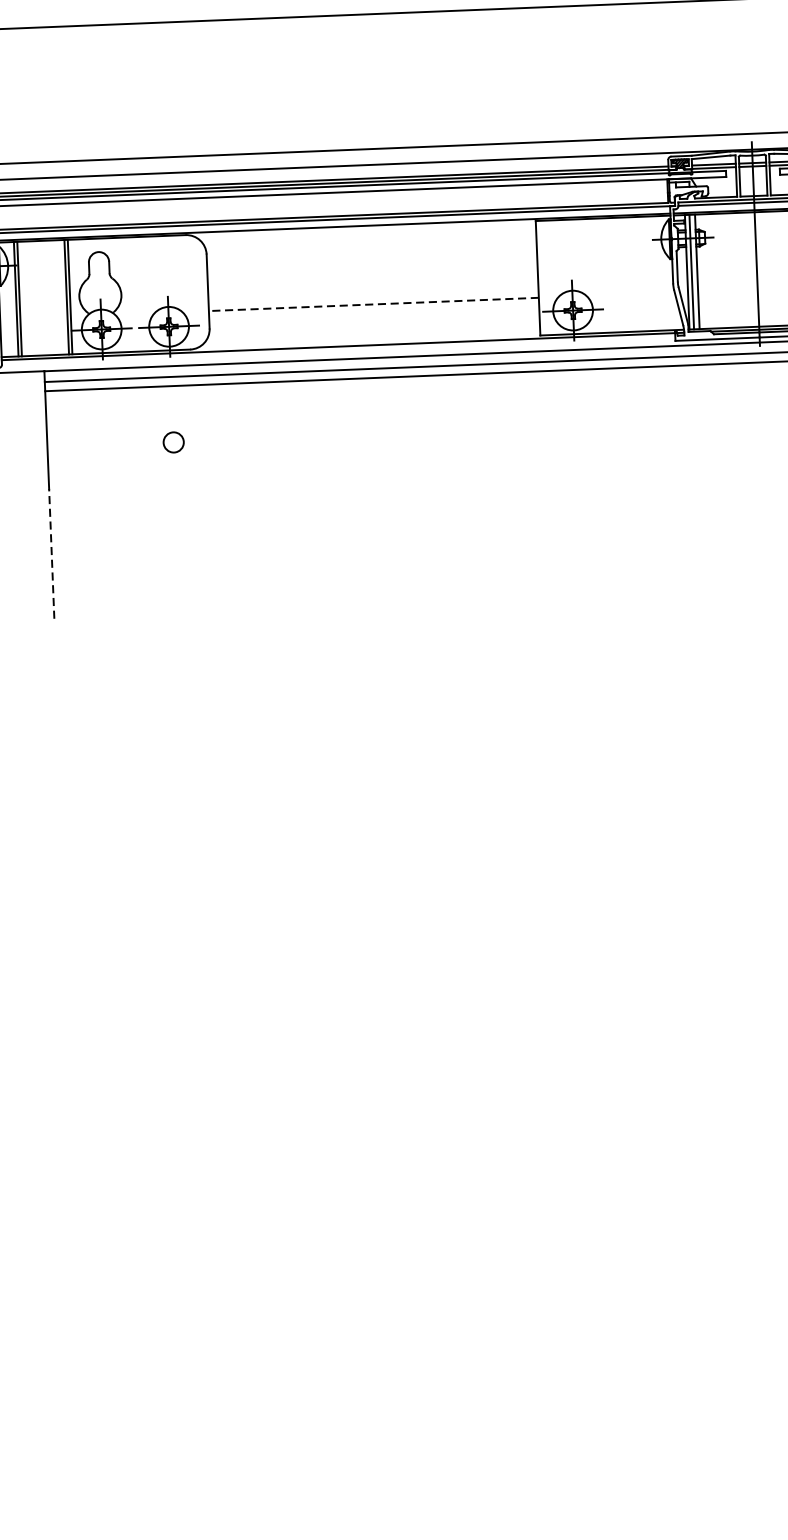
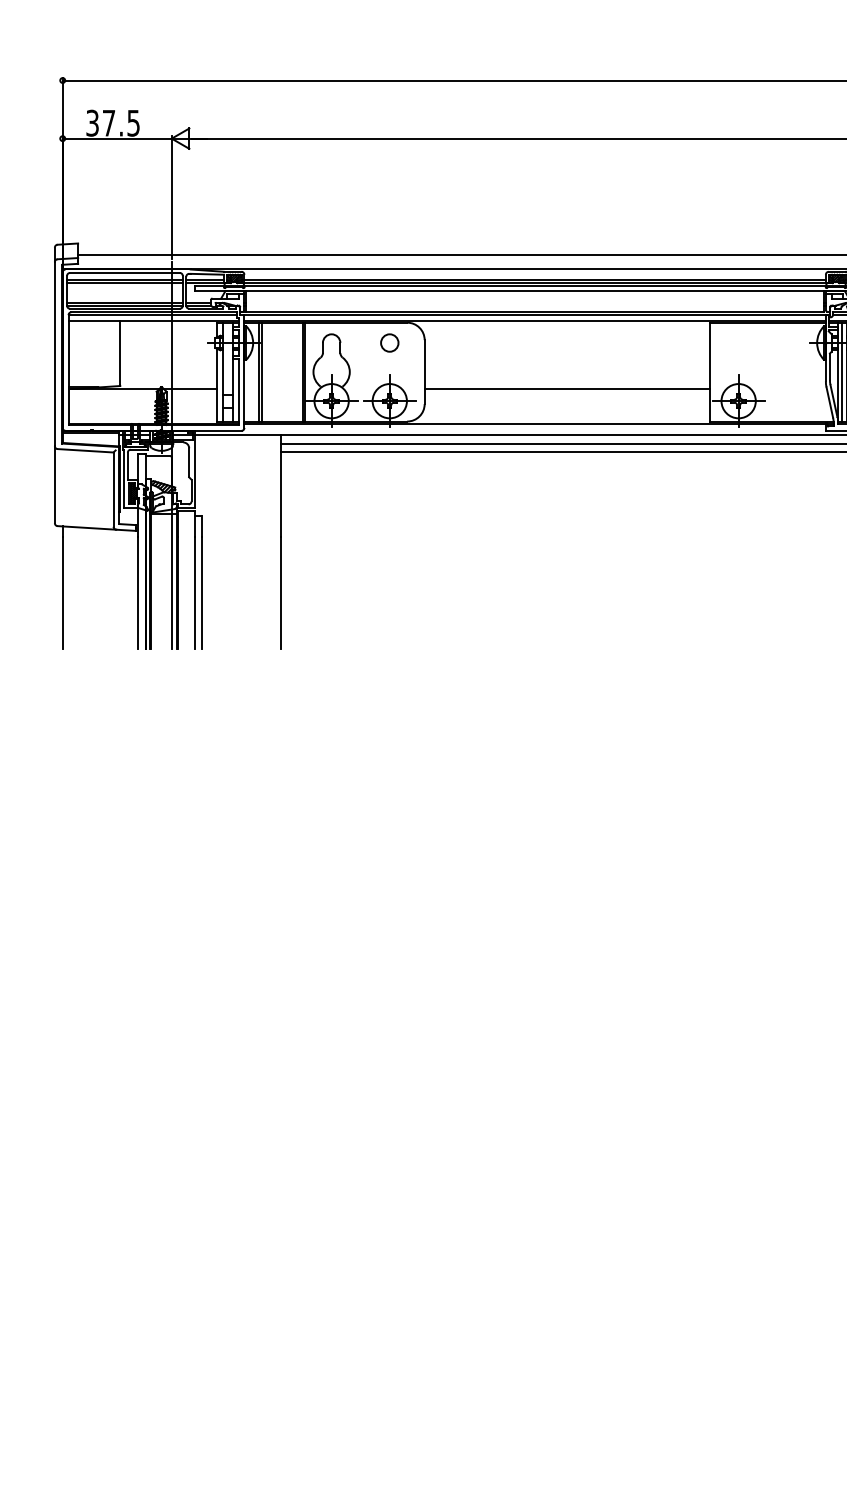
line: (373, 303) -> (566, 388), dashed -> solid
circle: (173, 441) -> (389, 342), moved
line: (51, 553) -> (280, 592), dashed -> solid

